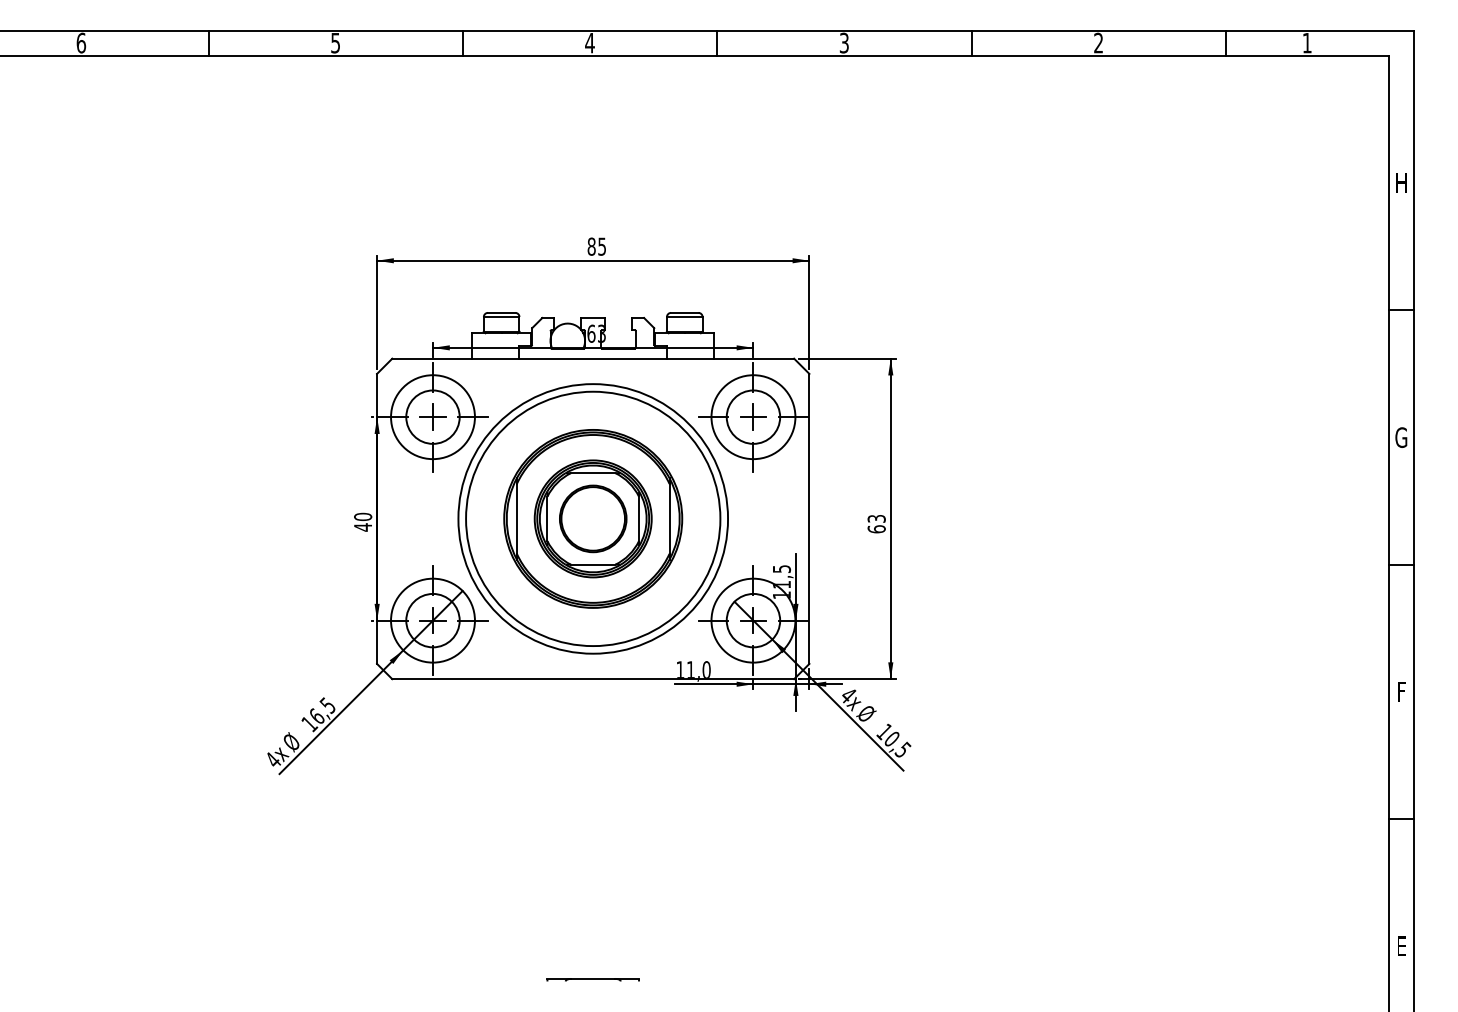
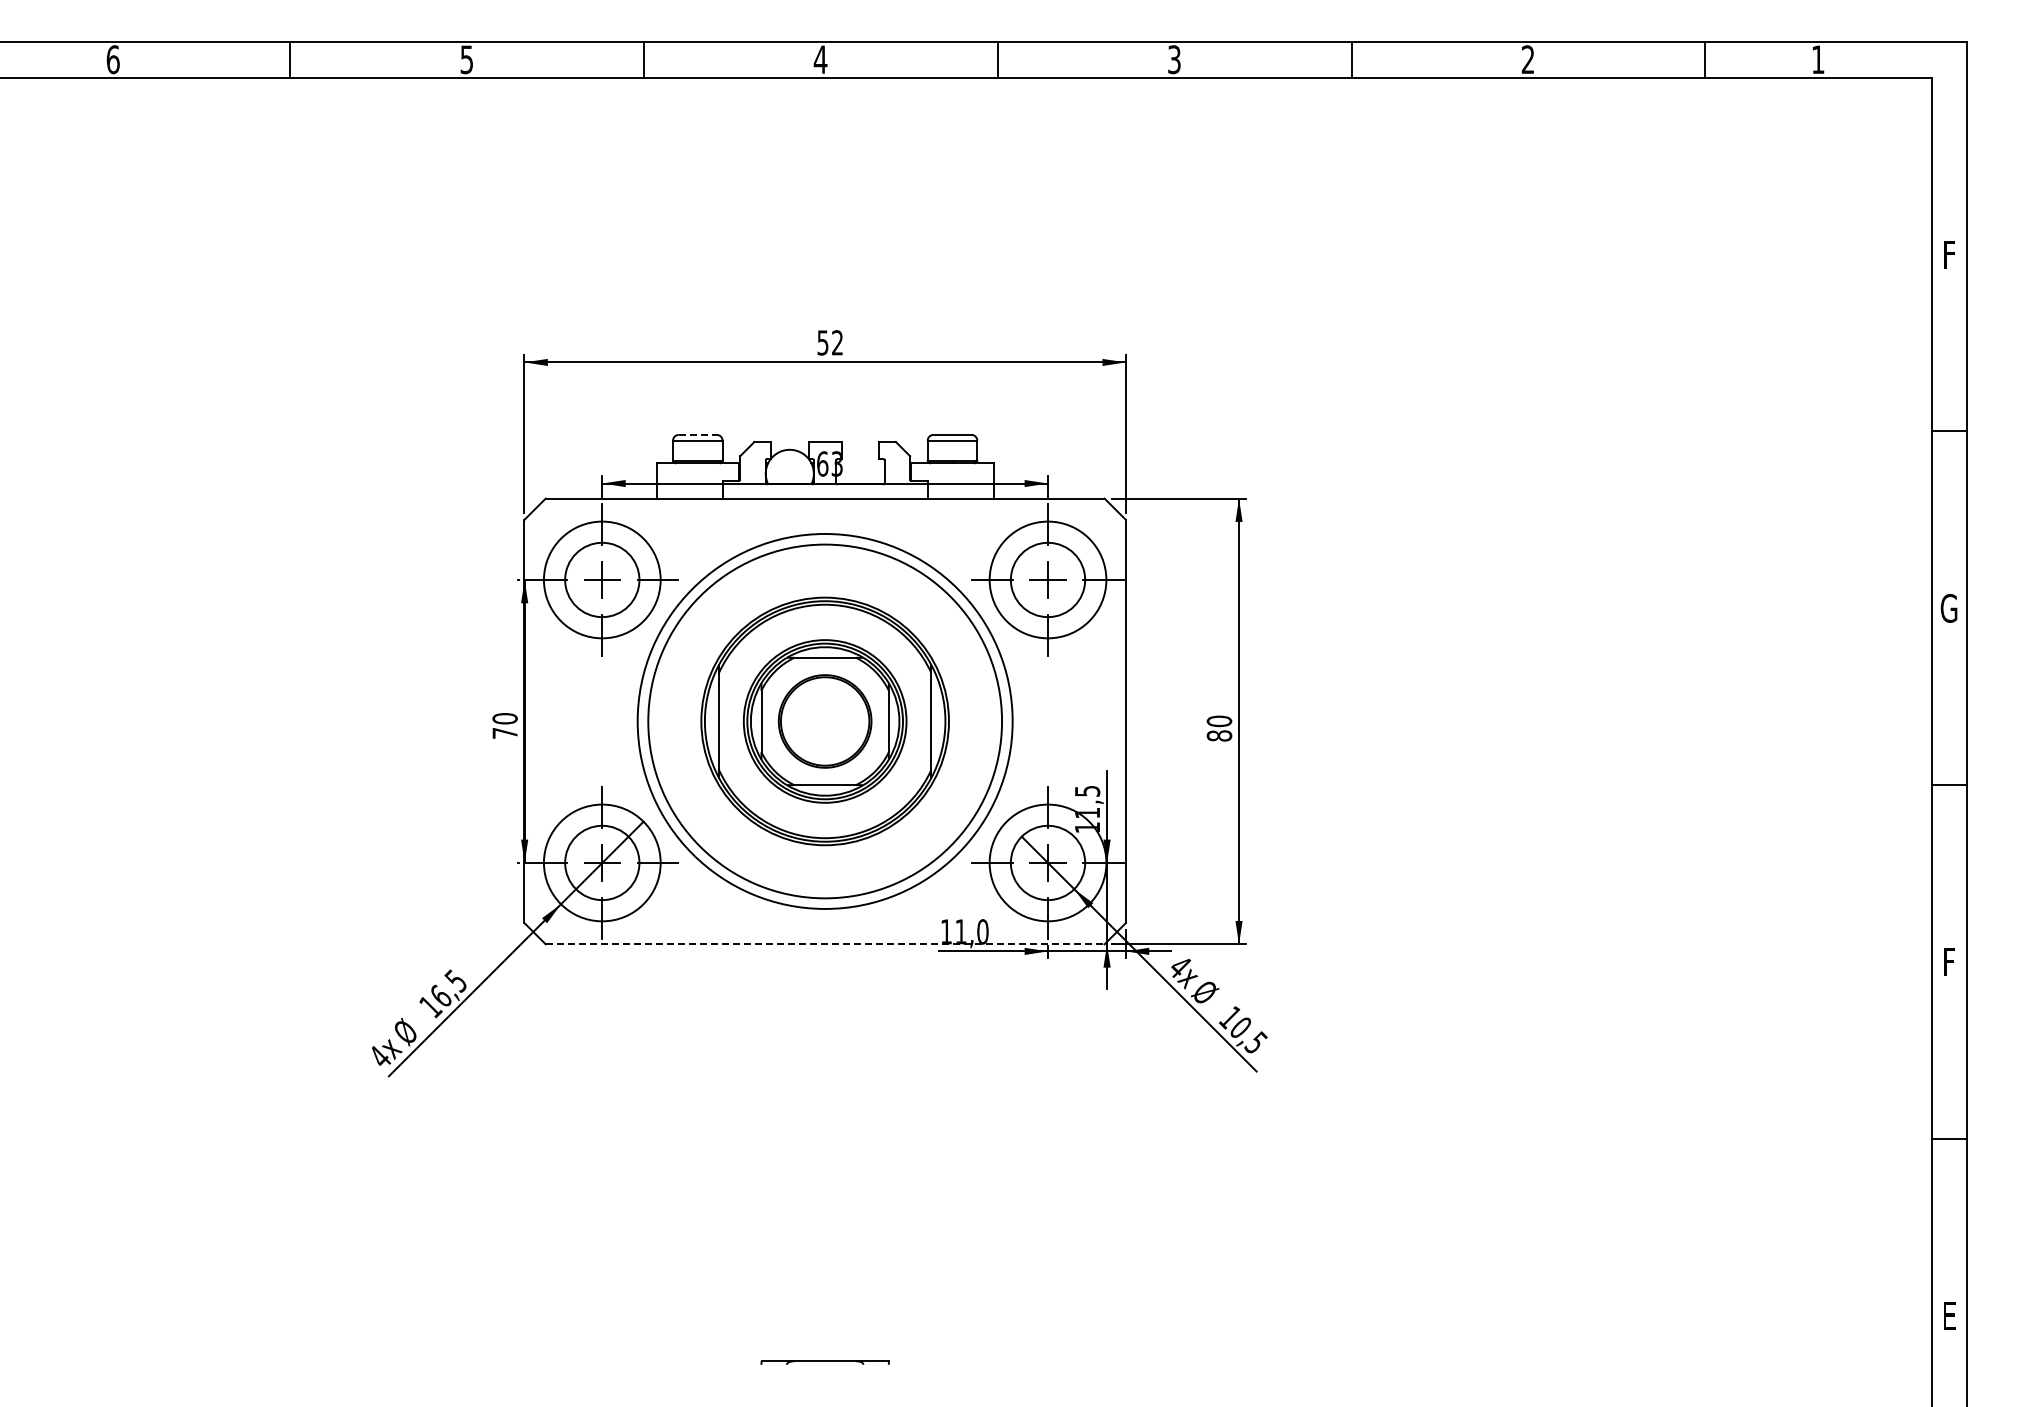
text: (1401, 183) -> (1949, 254), H -> F
text: (596, 246) -> (829, 342), 85 -> 52
line: (502, 312) -> (698, 434), solid -> dashed
text: (876, 523) -> (1219, 728), 63 -> 80
text: (362, 527) -> (504, 733), 40 -> 70
line: (593, 679) -> (825, 944), solid -> dashed

